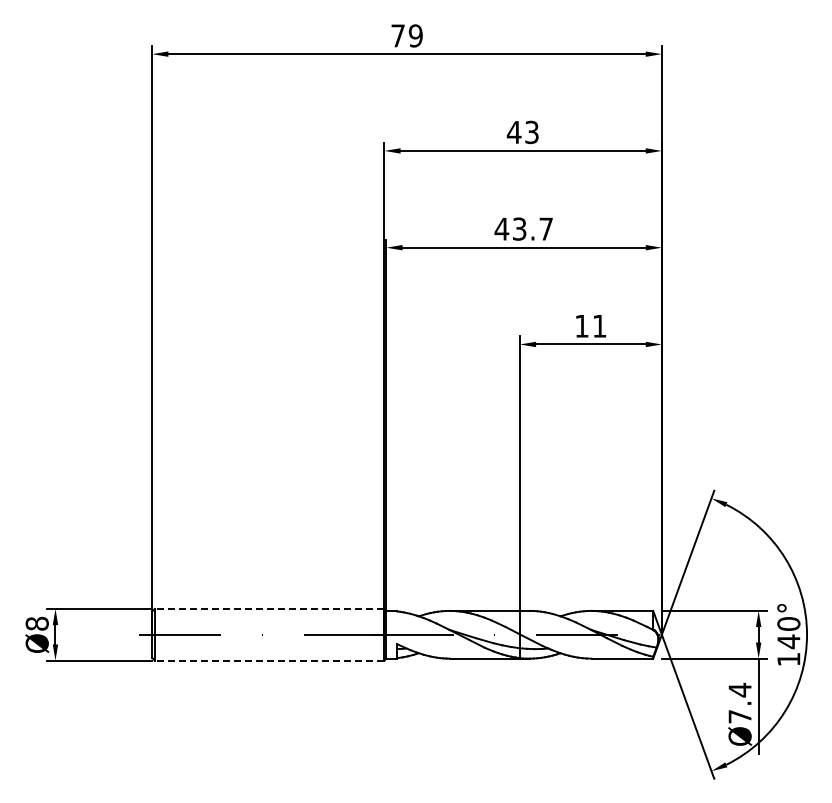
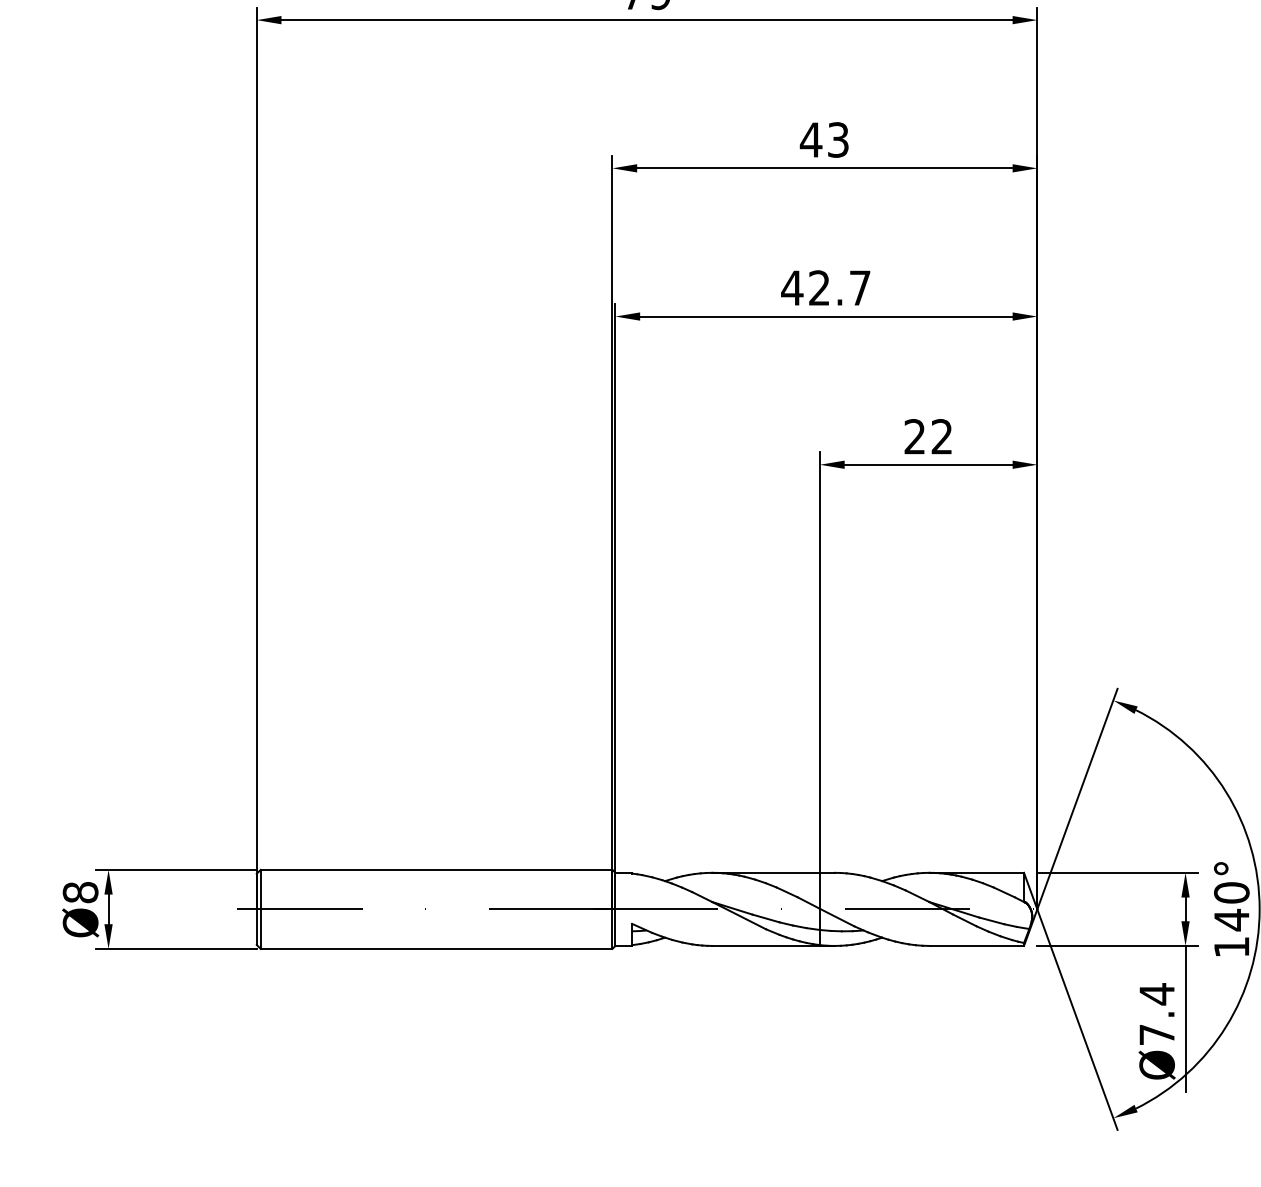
text: (519, 228) -> (819, 287), 43.7 -> 42.7
text: (590, 325) -> (927, 435), 11 -> 22
line: (269, 608) -> (436, 869), dashed -> solid
line: (269, 660) -> (436, 948), dashed -> solid

